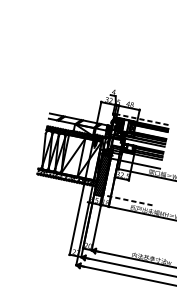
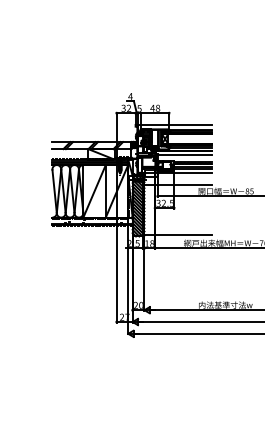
line: (142, 119) -> (175, 124), dashed -> solid
line: (128, 200) -> (178, 234), dashed -> solid

